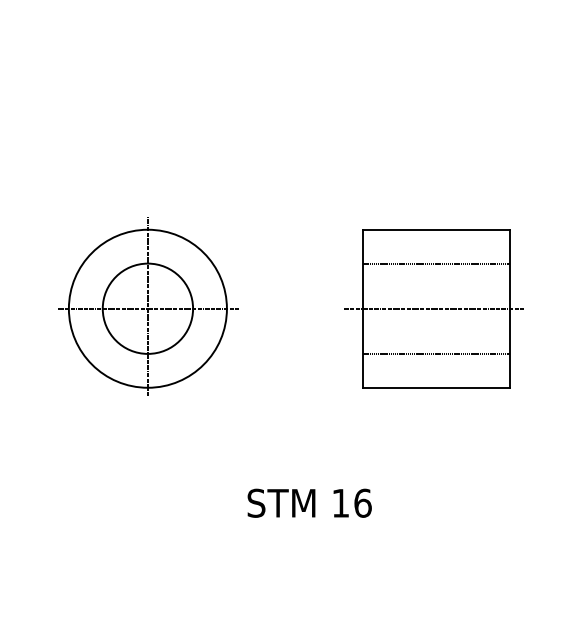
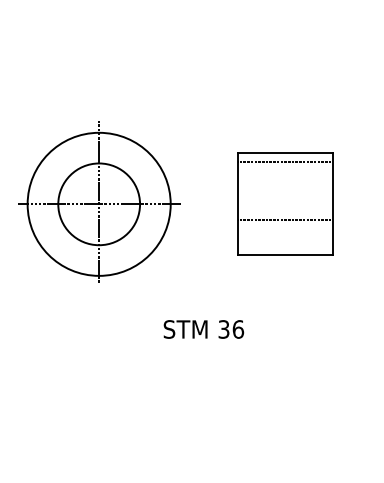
line: (435, 263) -> (285, 162), moved
part: (148, 305) -> (99, 201), size x1.4
line: (432, 308) -> (283, 203), removed
line: (435, 353) -> (285, 219), moved
text: (340, 503) -> (223, 329), 16 -> 36

